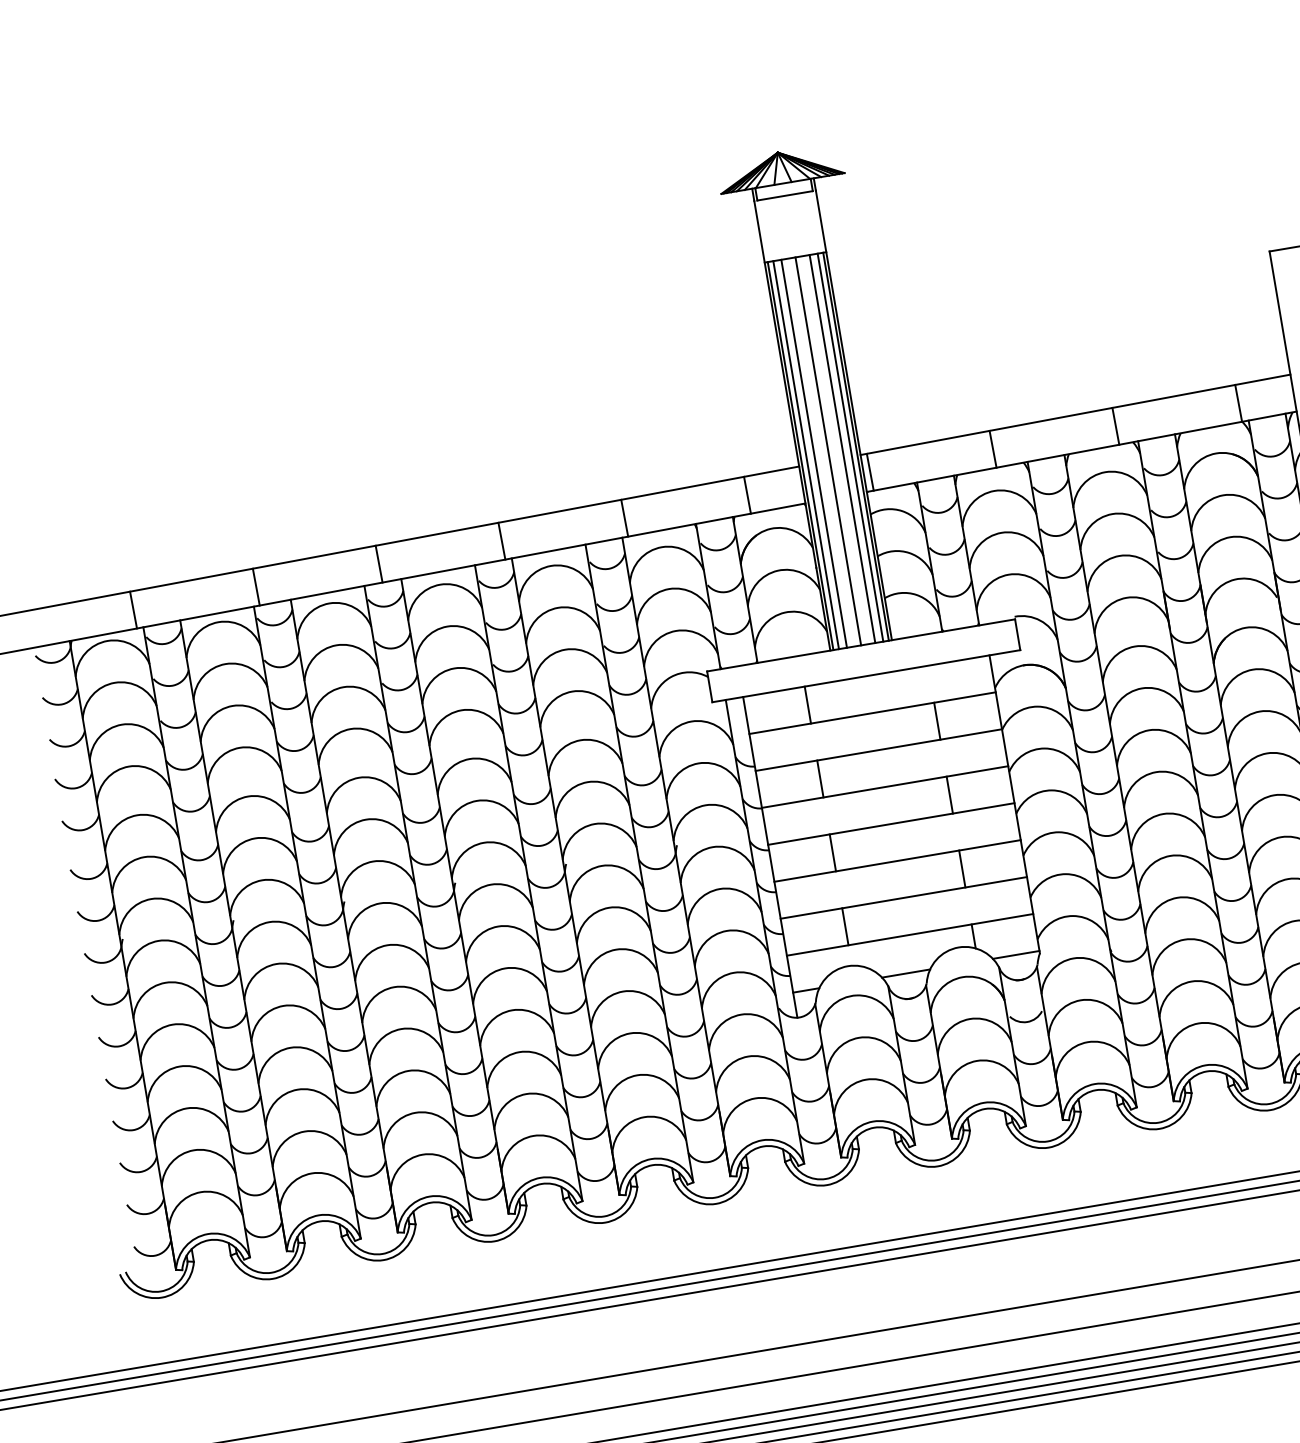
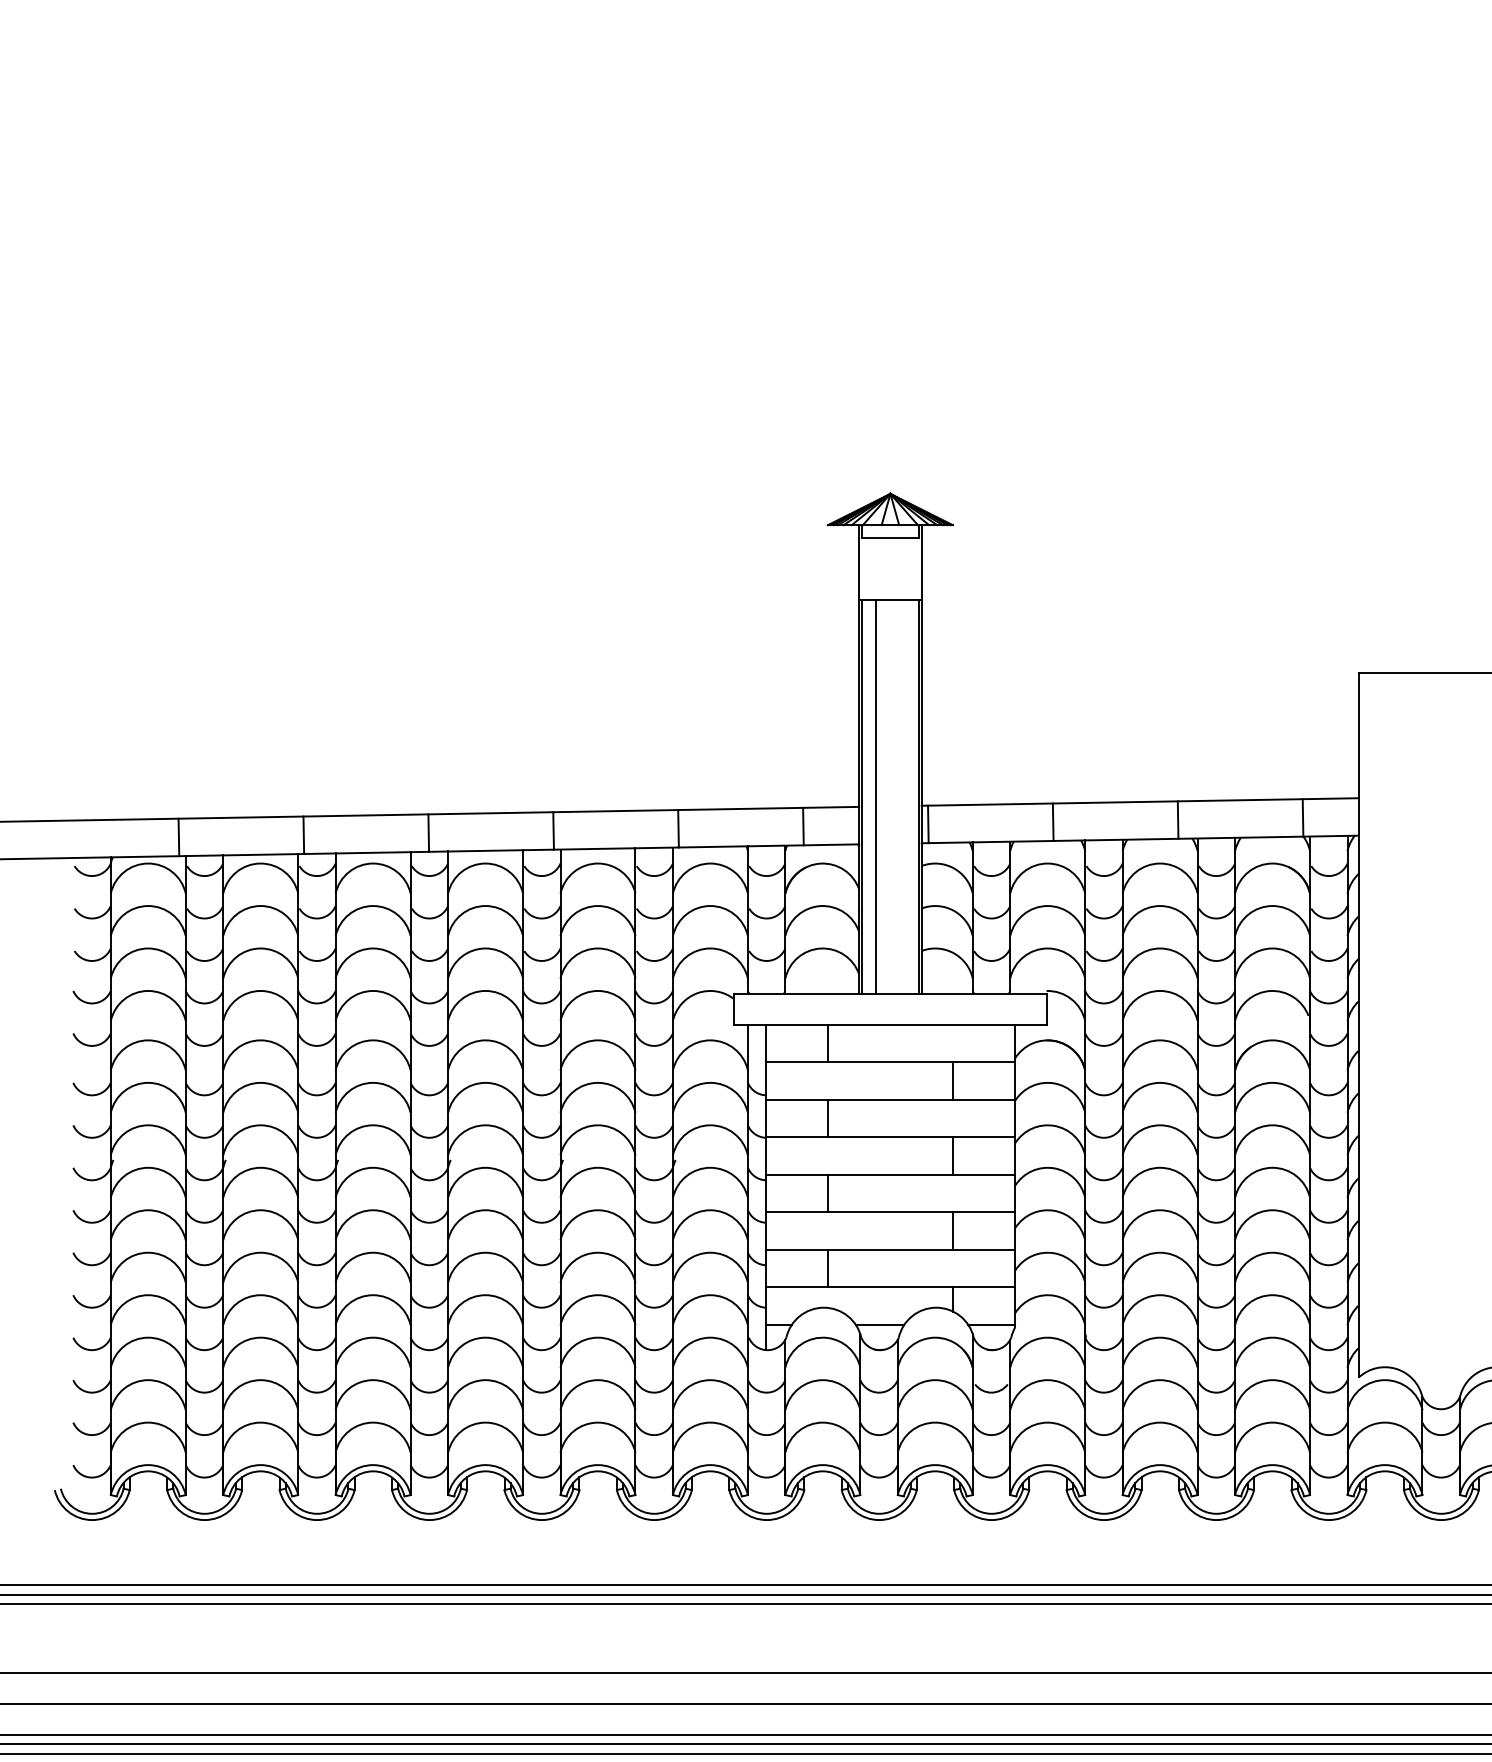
line: (850, 447) -> (912, 796), removed
line: (842, 448) -> (904, 796), removed
line: (828, 451) -> (890, 796), removed
line: (805, 454) -> (867, 796), removed

